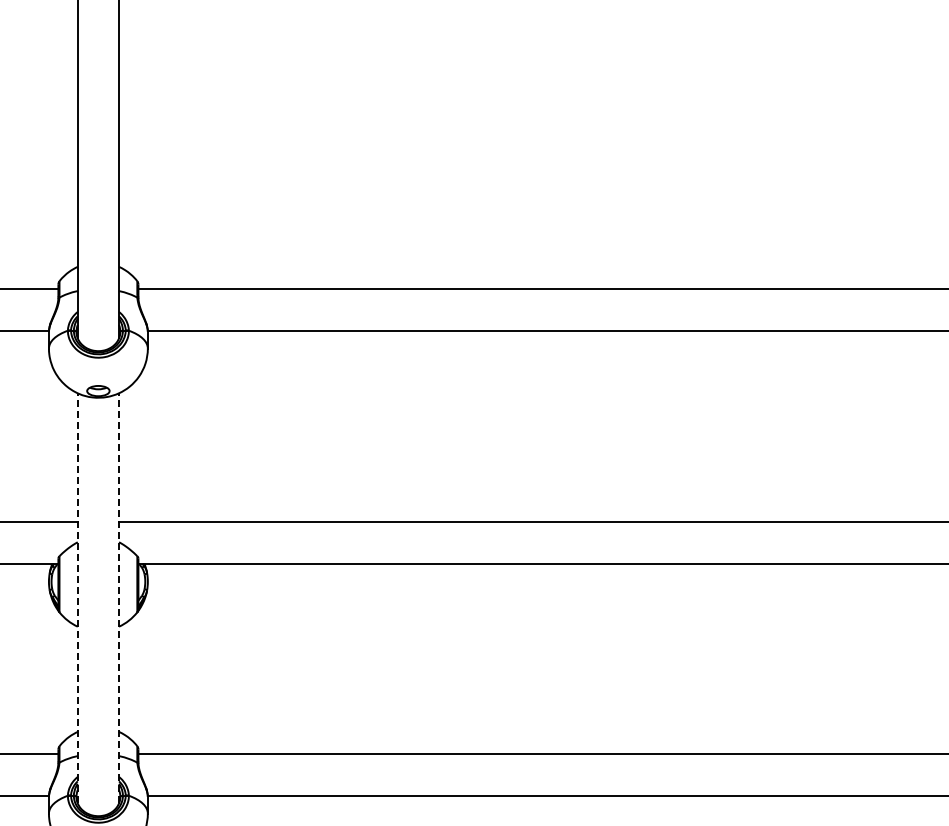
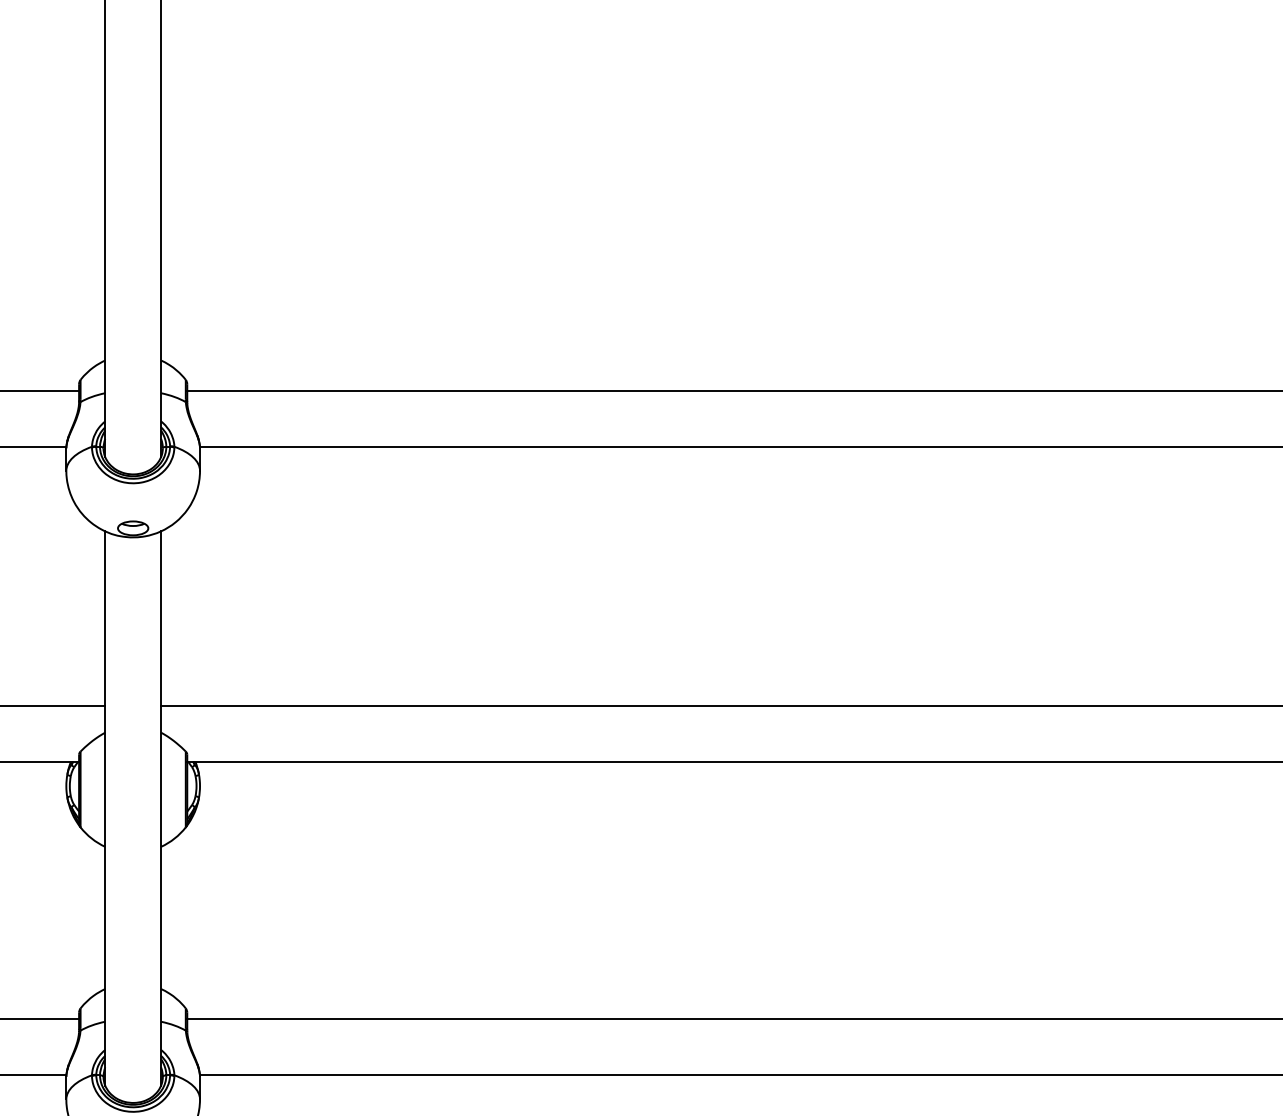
line: (77, 597) -> (104, 807), dashed -> solid
line: (119, 597) -> (161, 807), dashed -> solid

